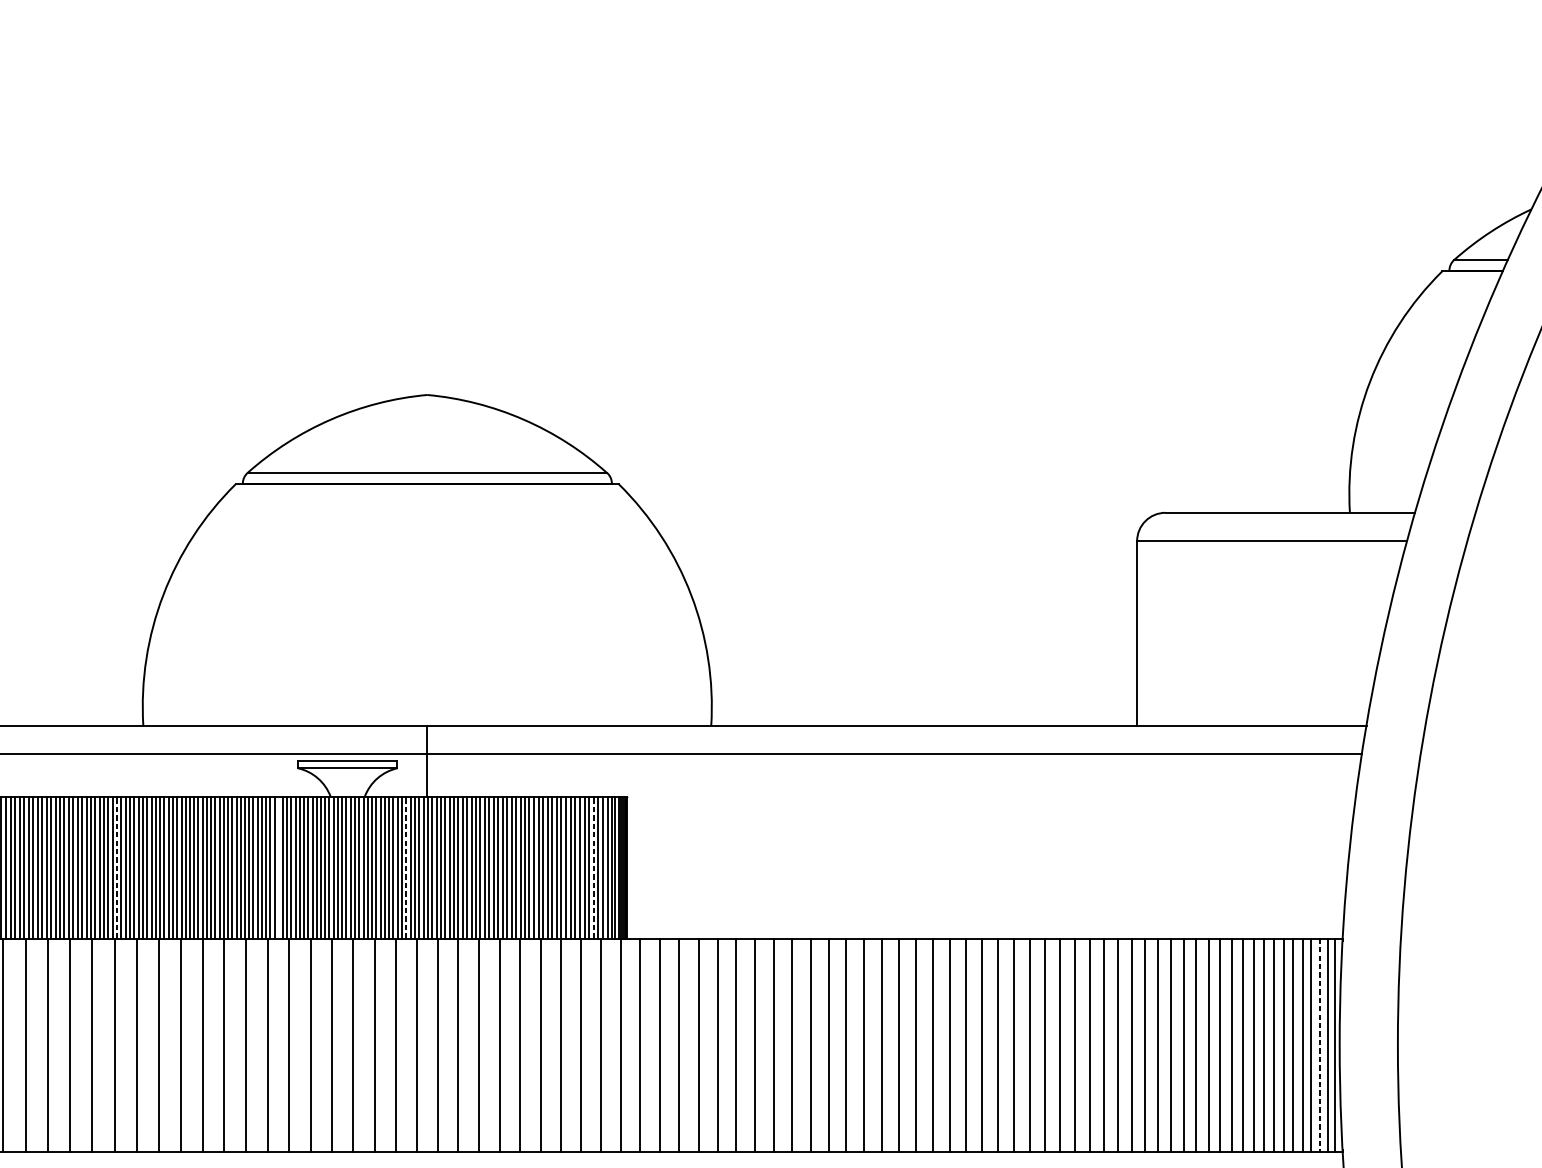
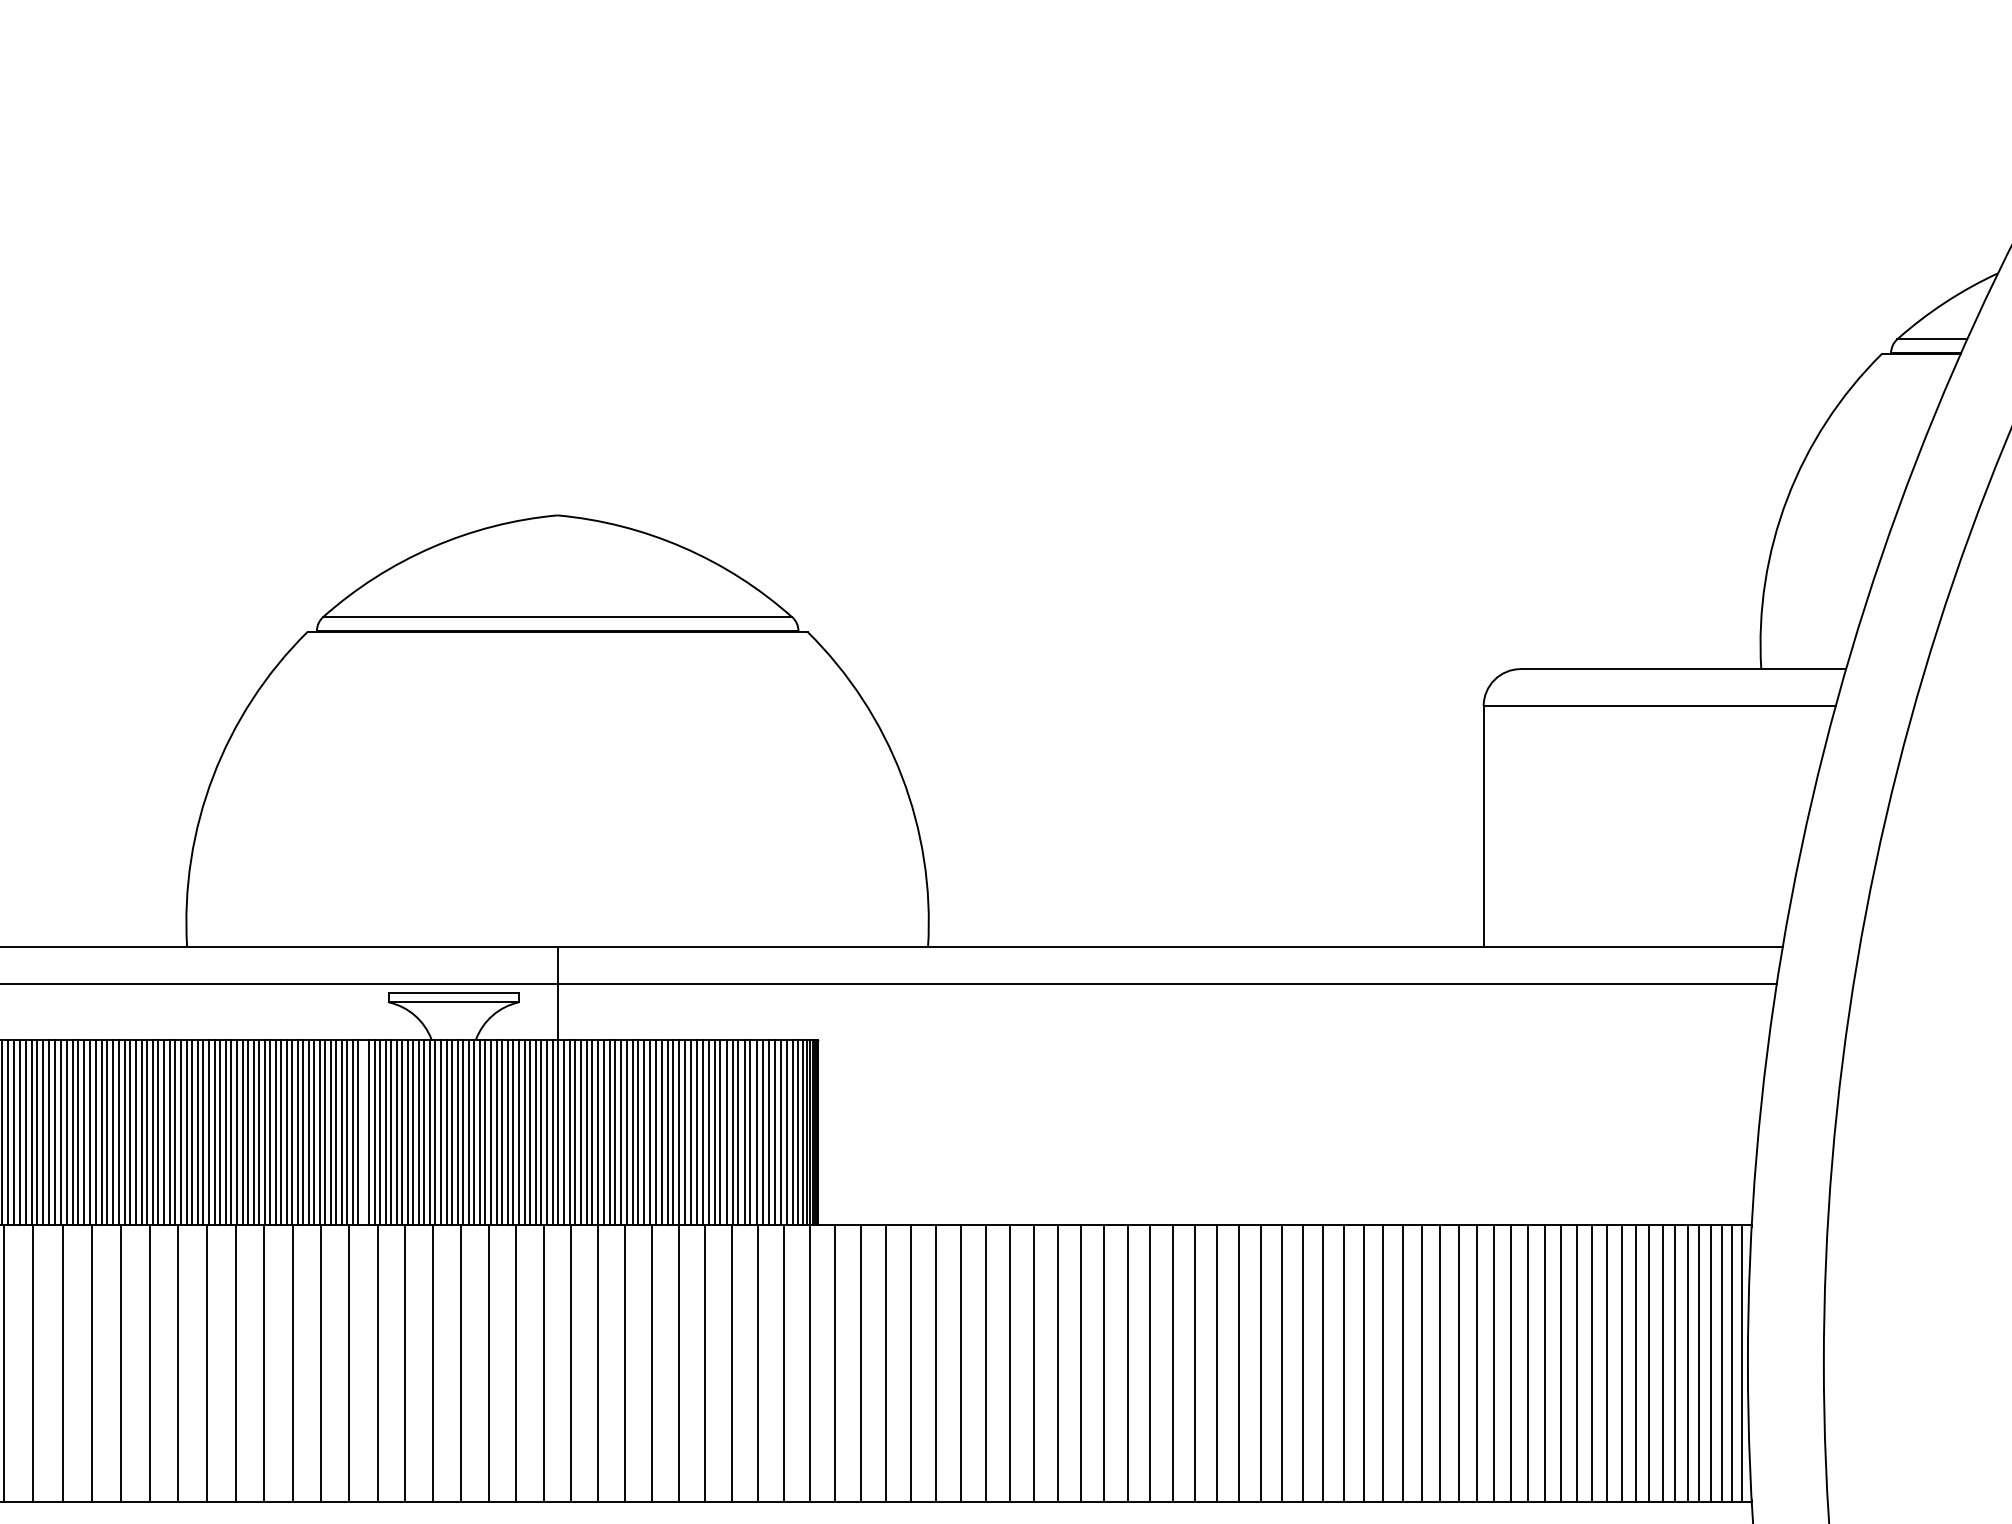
line: (116, 867) -> (152, 1132), dashed -> solid
line: (406, 867) -> (530, 1132), dashed -> solid
line: (593, 867) -> (774, 1132), dashed -> solid
line: (1319, 1045) -> (1721, 1363), dashed -> solid

